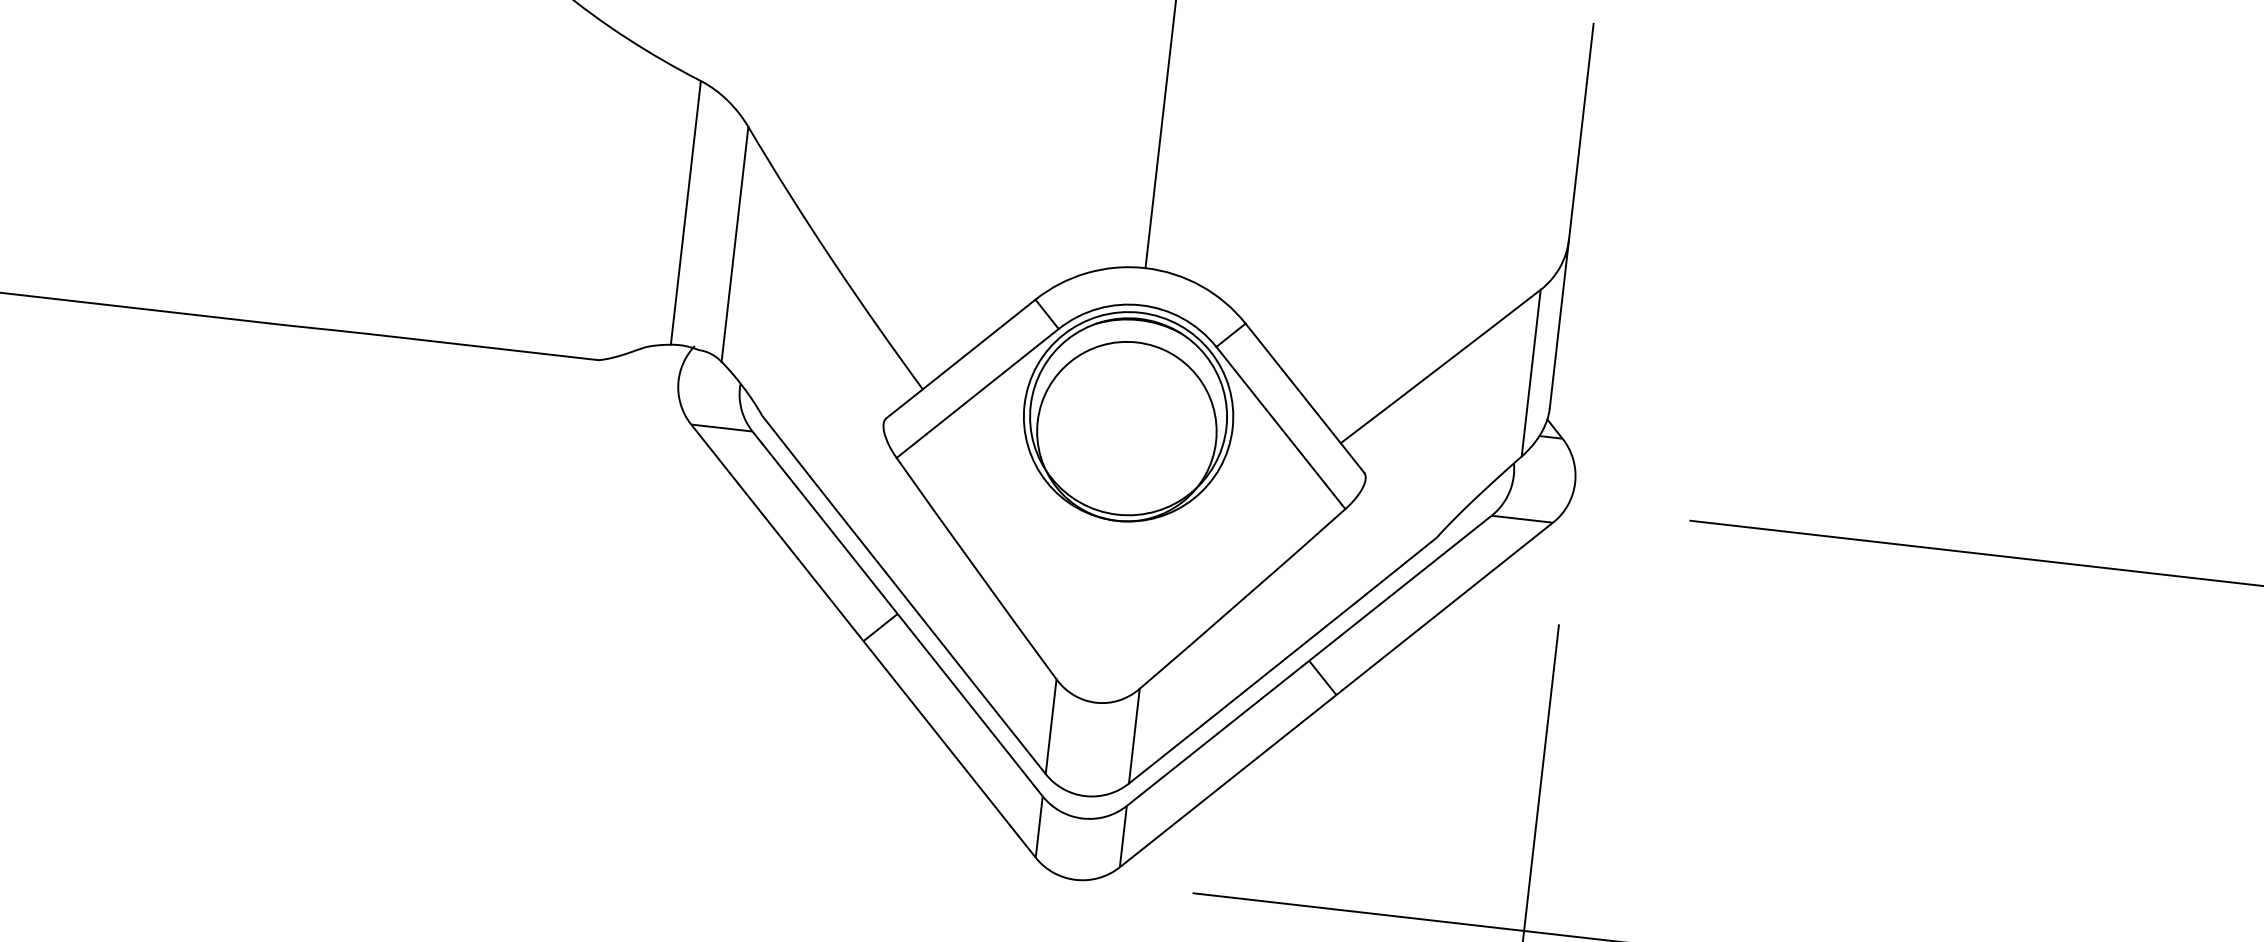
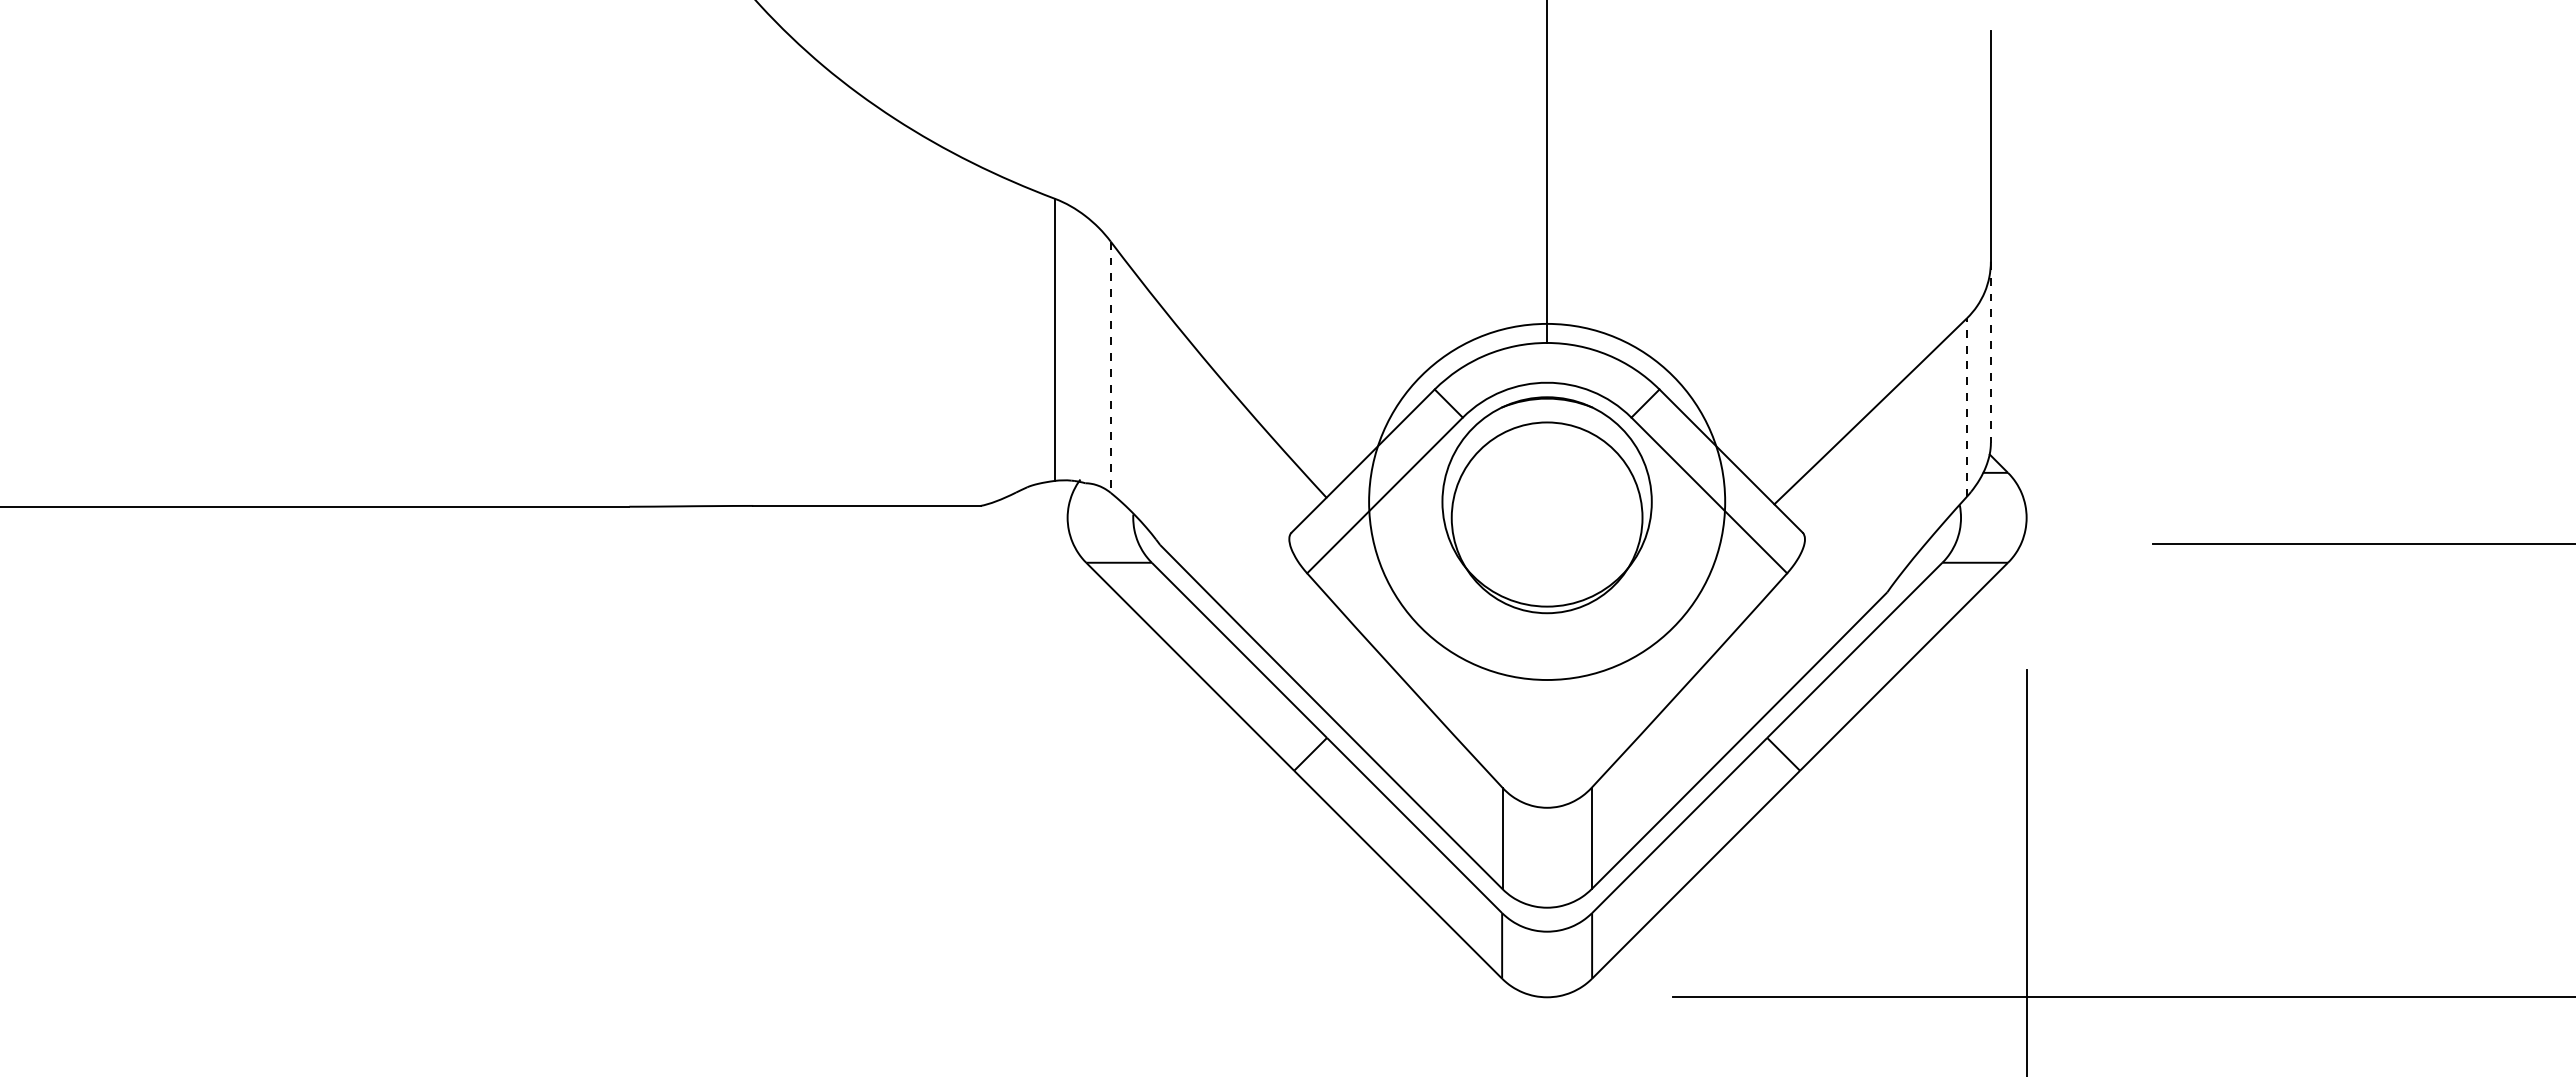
line: (734, 244) -> (1110, 367), solid -> dashed
line: (1558, 324) -> (1990, 352), solid -> dashed
line: (1531, 372) -> (1967, 406), solid -> dashed
circle: (1128, 416) -> (1546, 501), size x1.6

